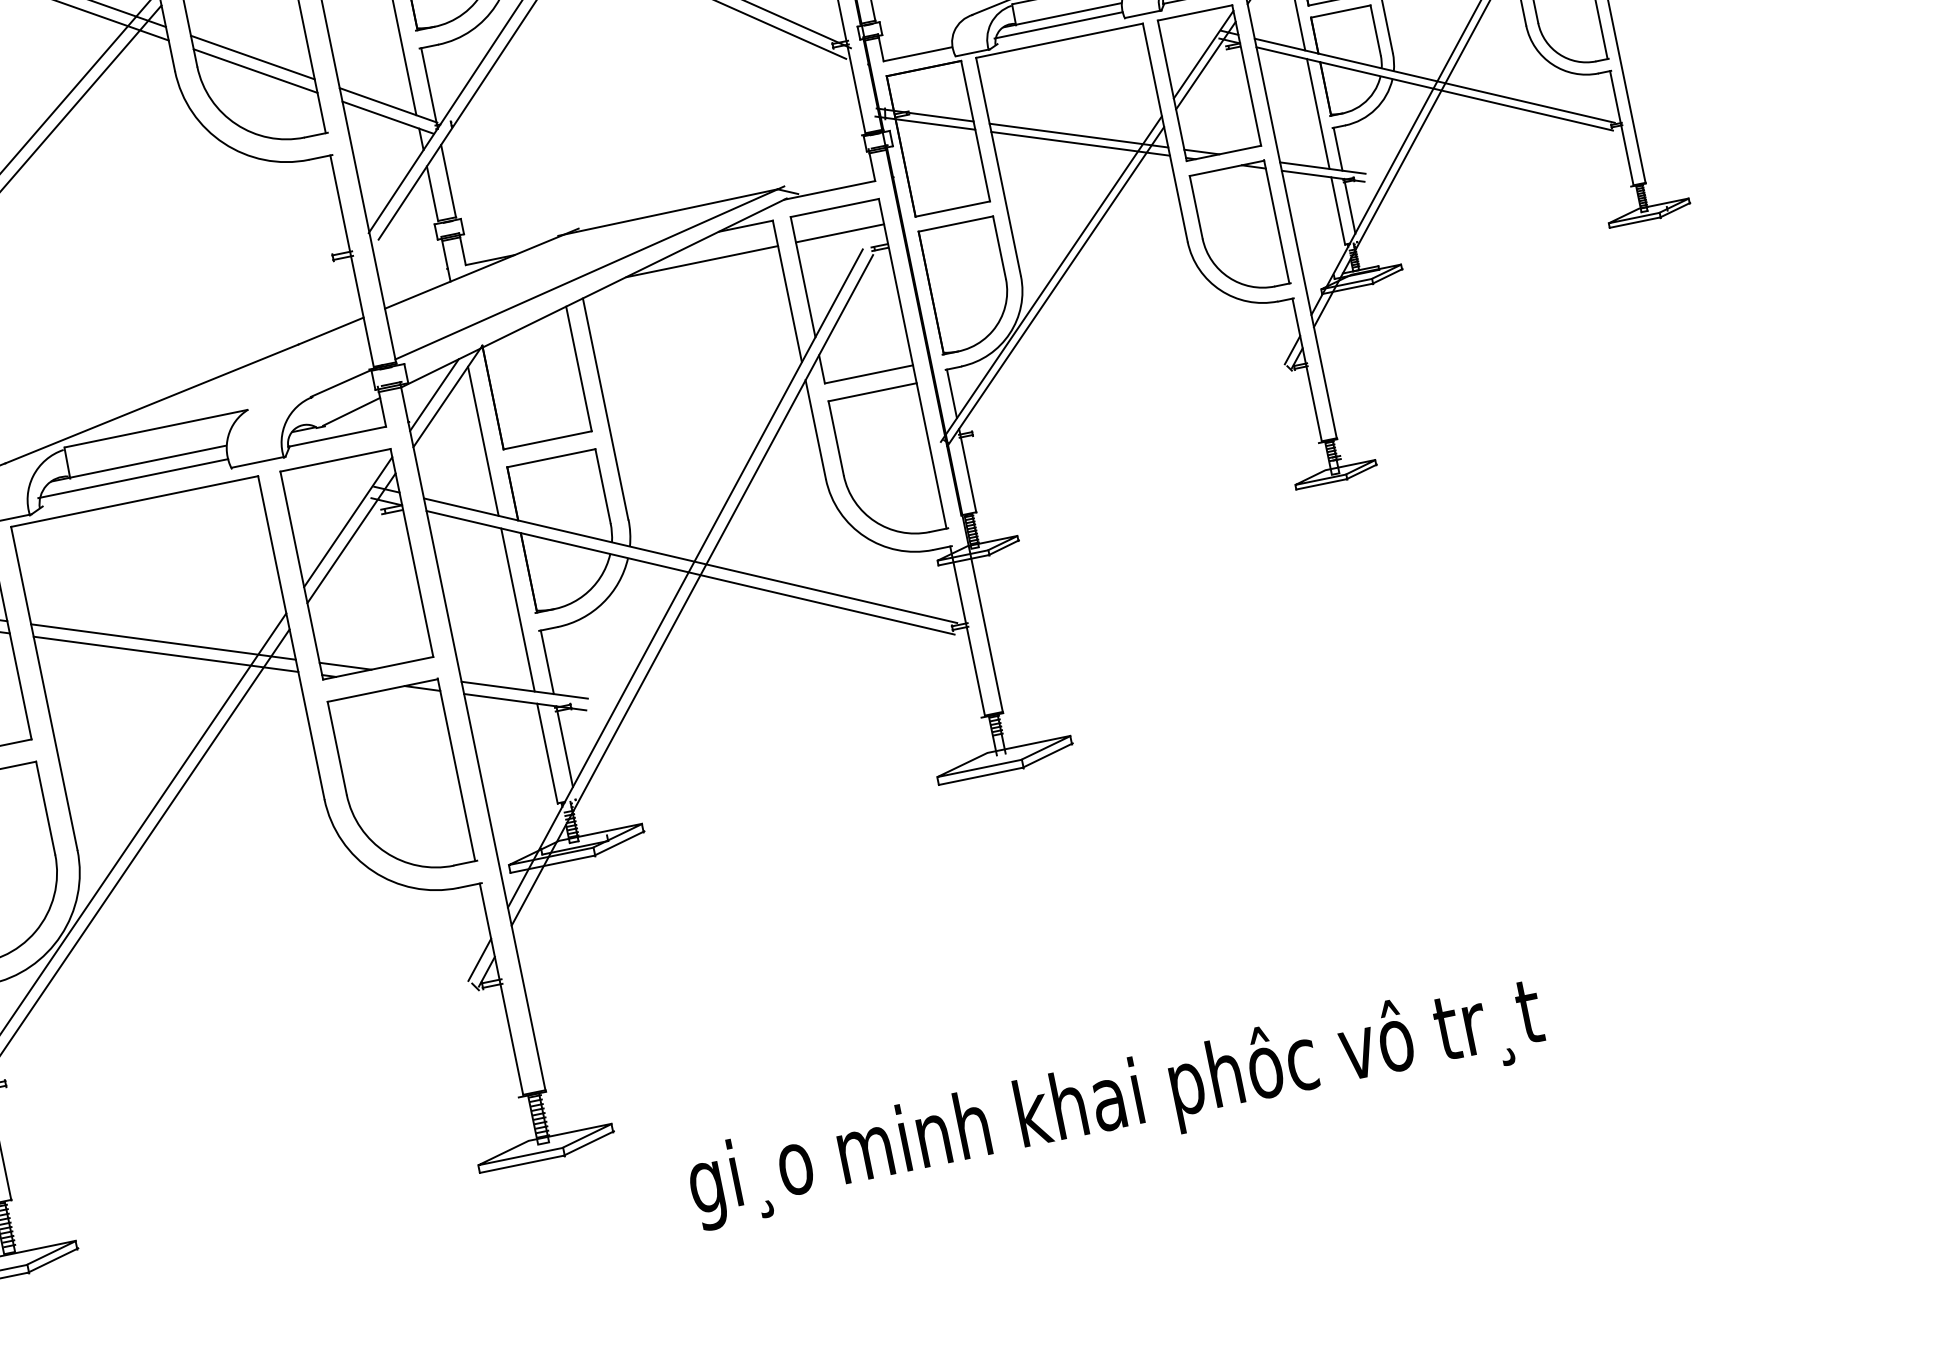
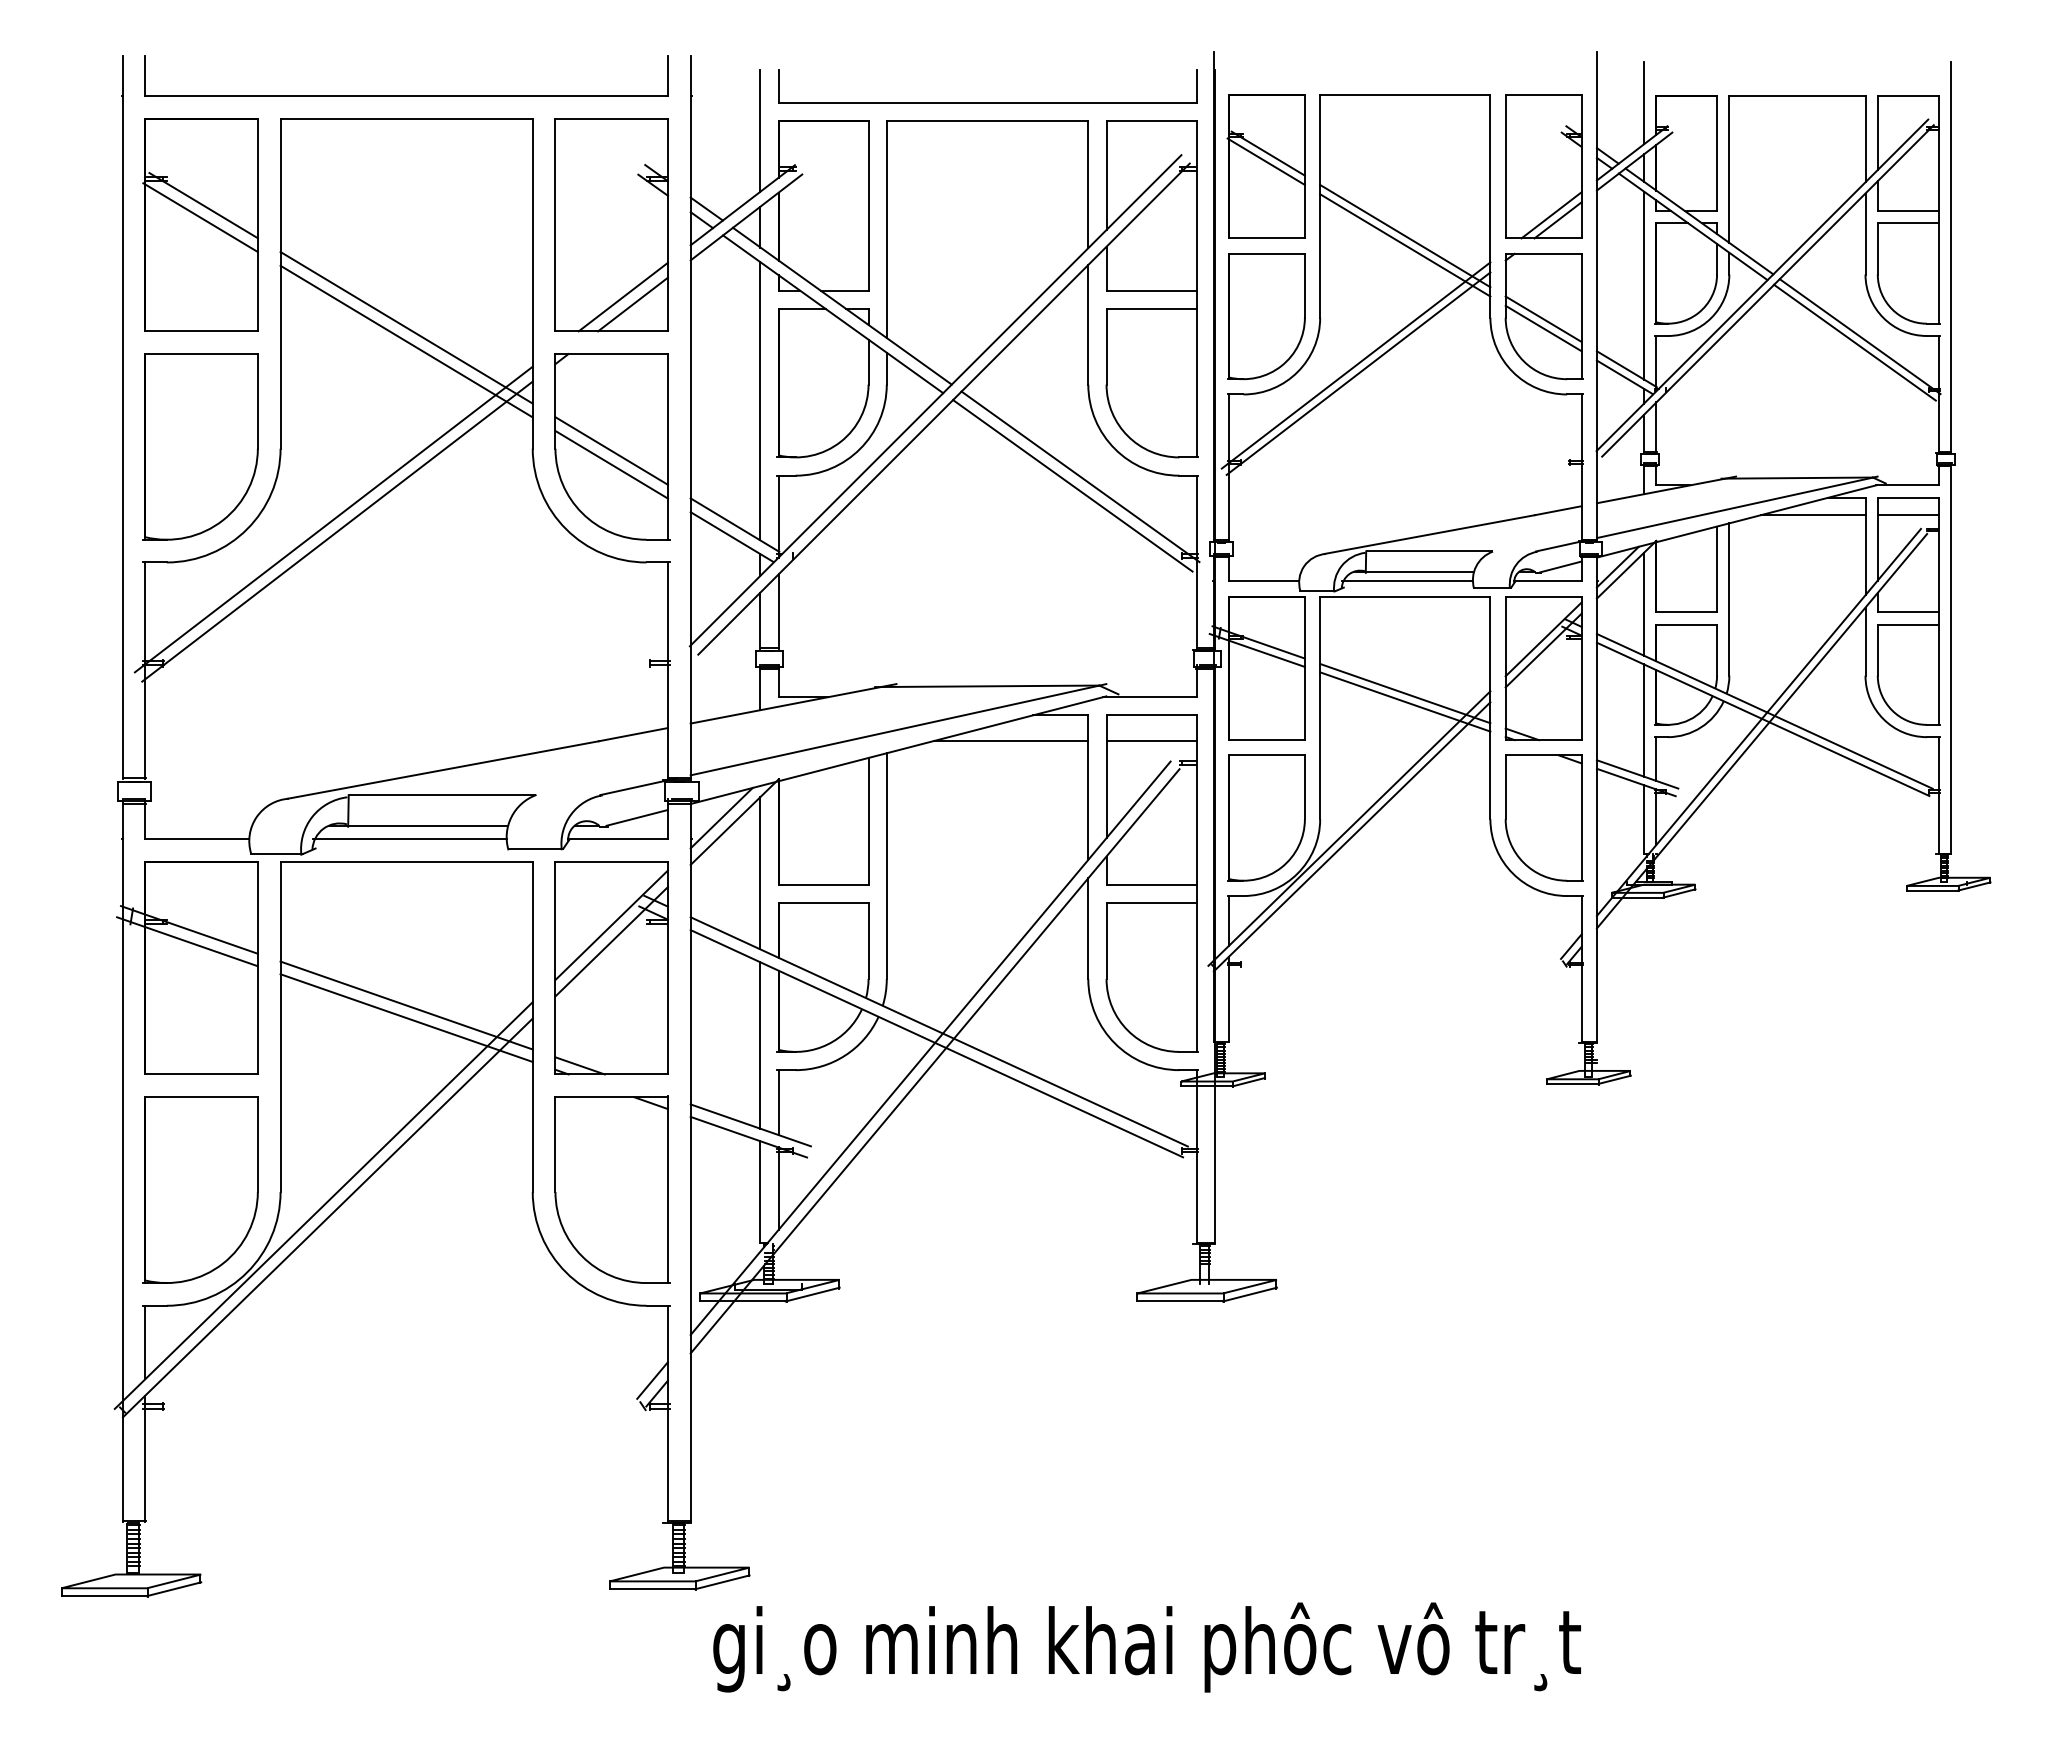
text: (1115, 1101) -> (1146, 1647), moved

